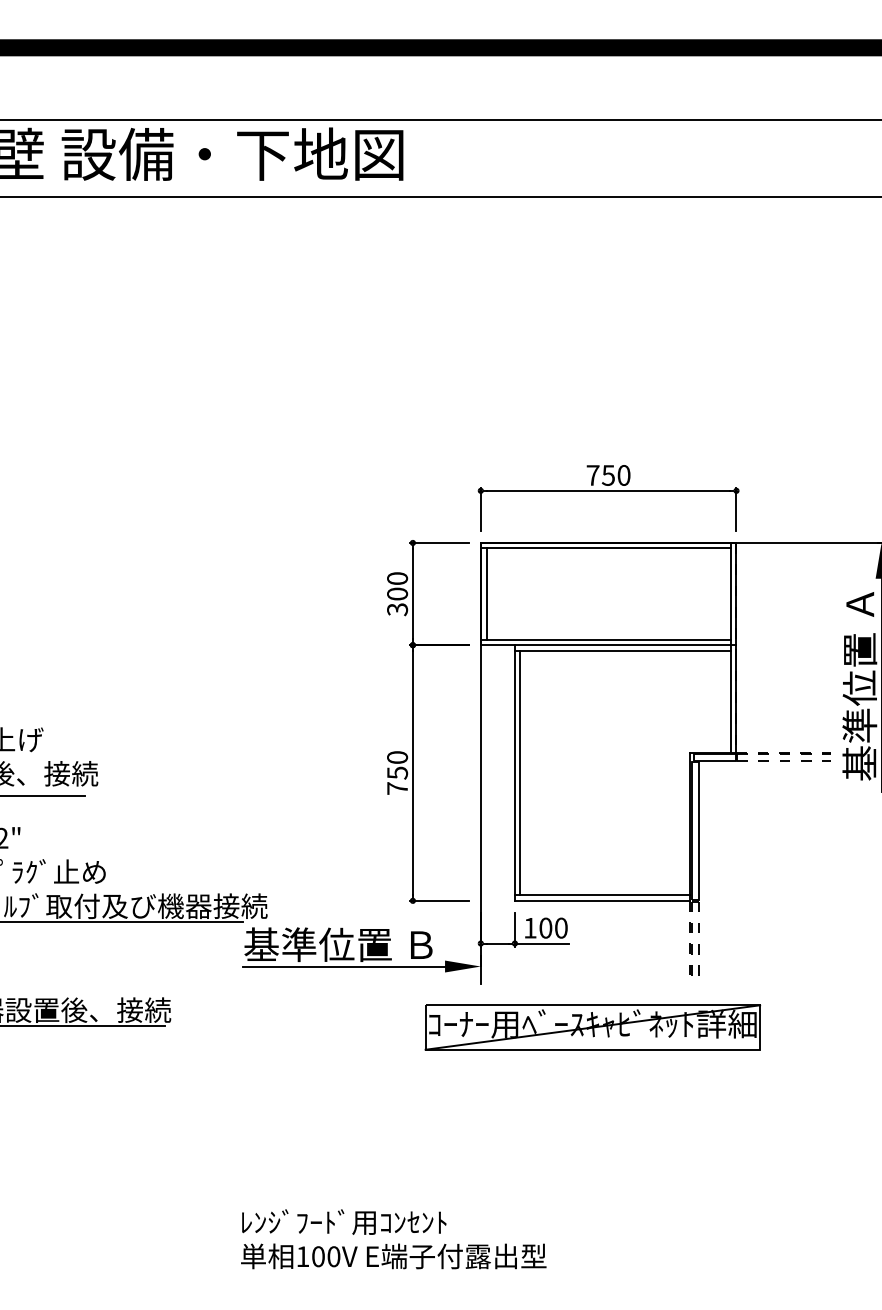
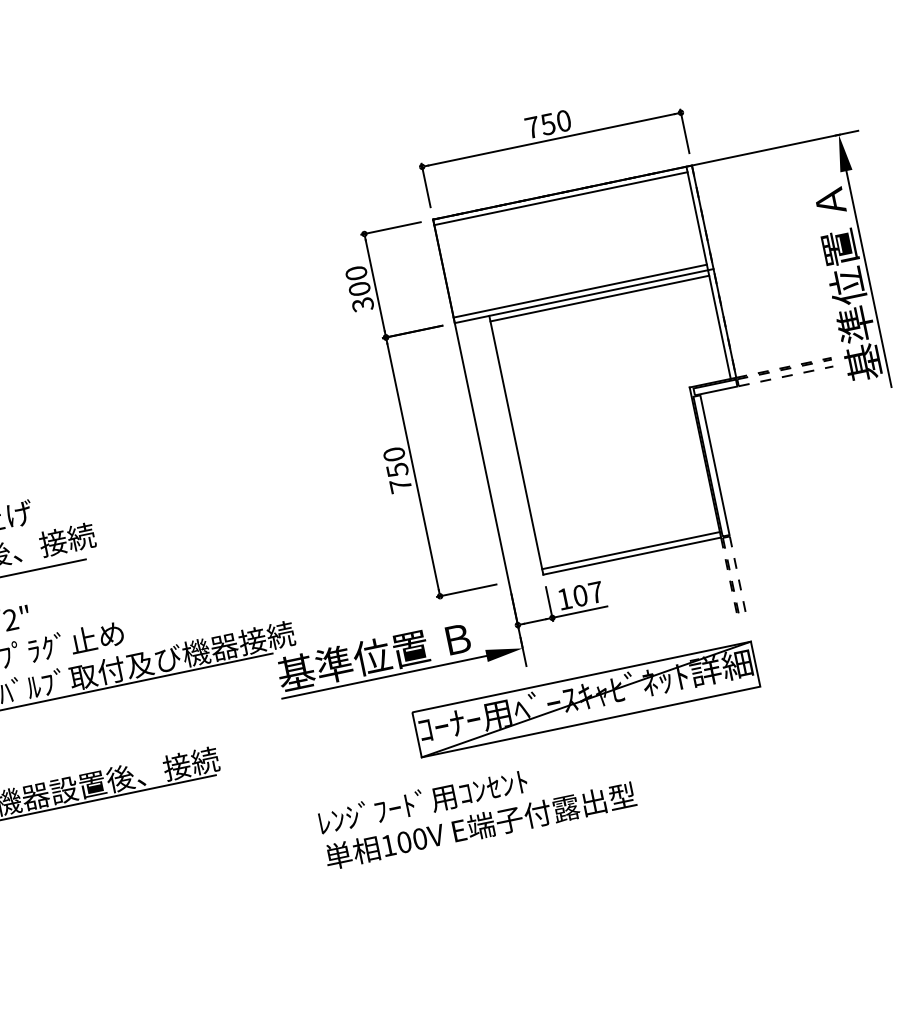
line: (486, 593) -> (449, 269), removed
line: (520, 772) -> (521, 443), removed
text: (561, 927) -> (596, 591), 100 -> 107
part: (592, 1027) -> (585, 699), moved
text: (393, 1239) -> (476, 809), moved

